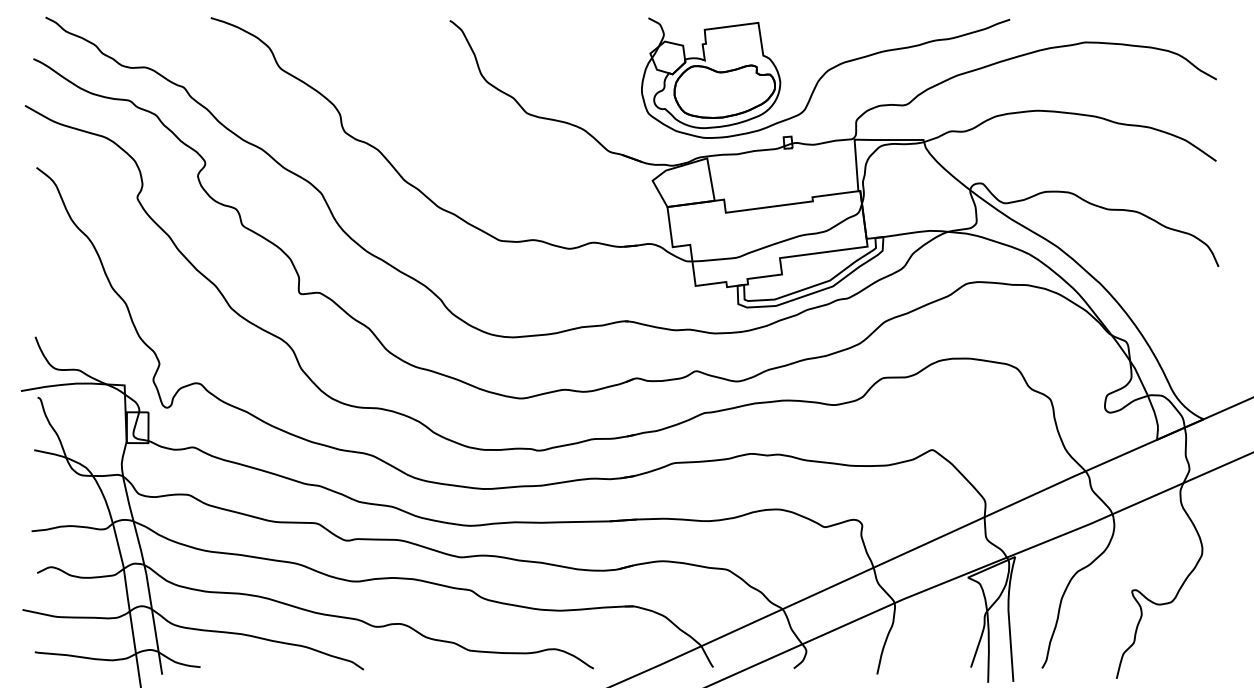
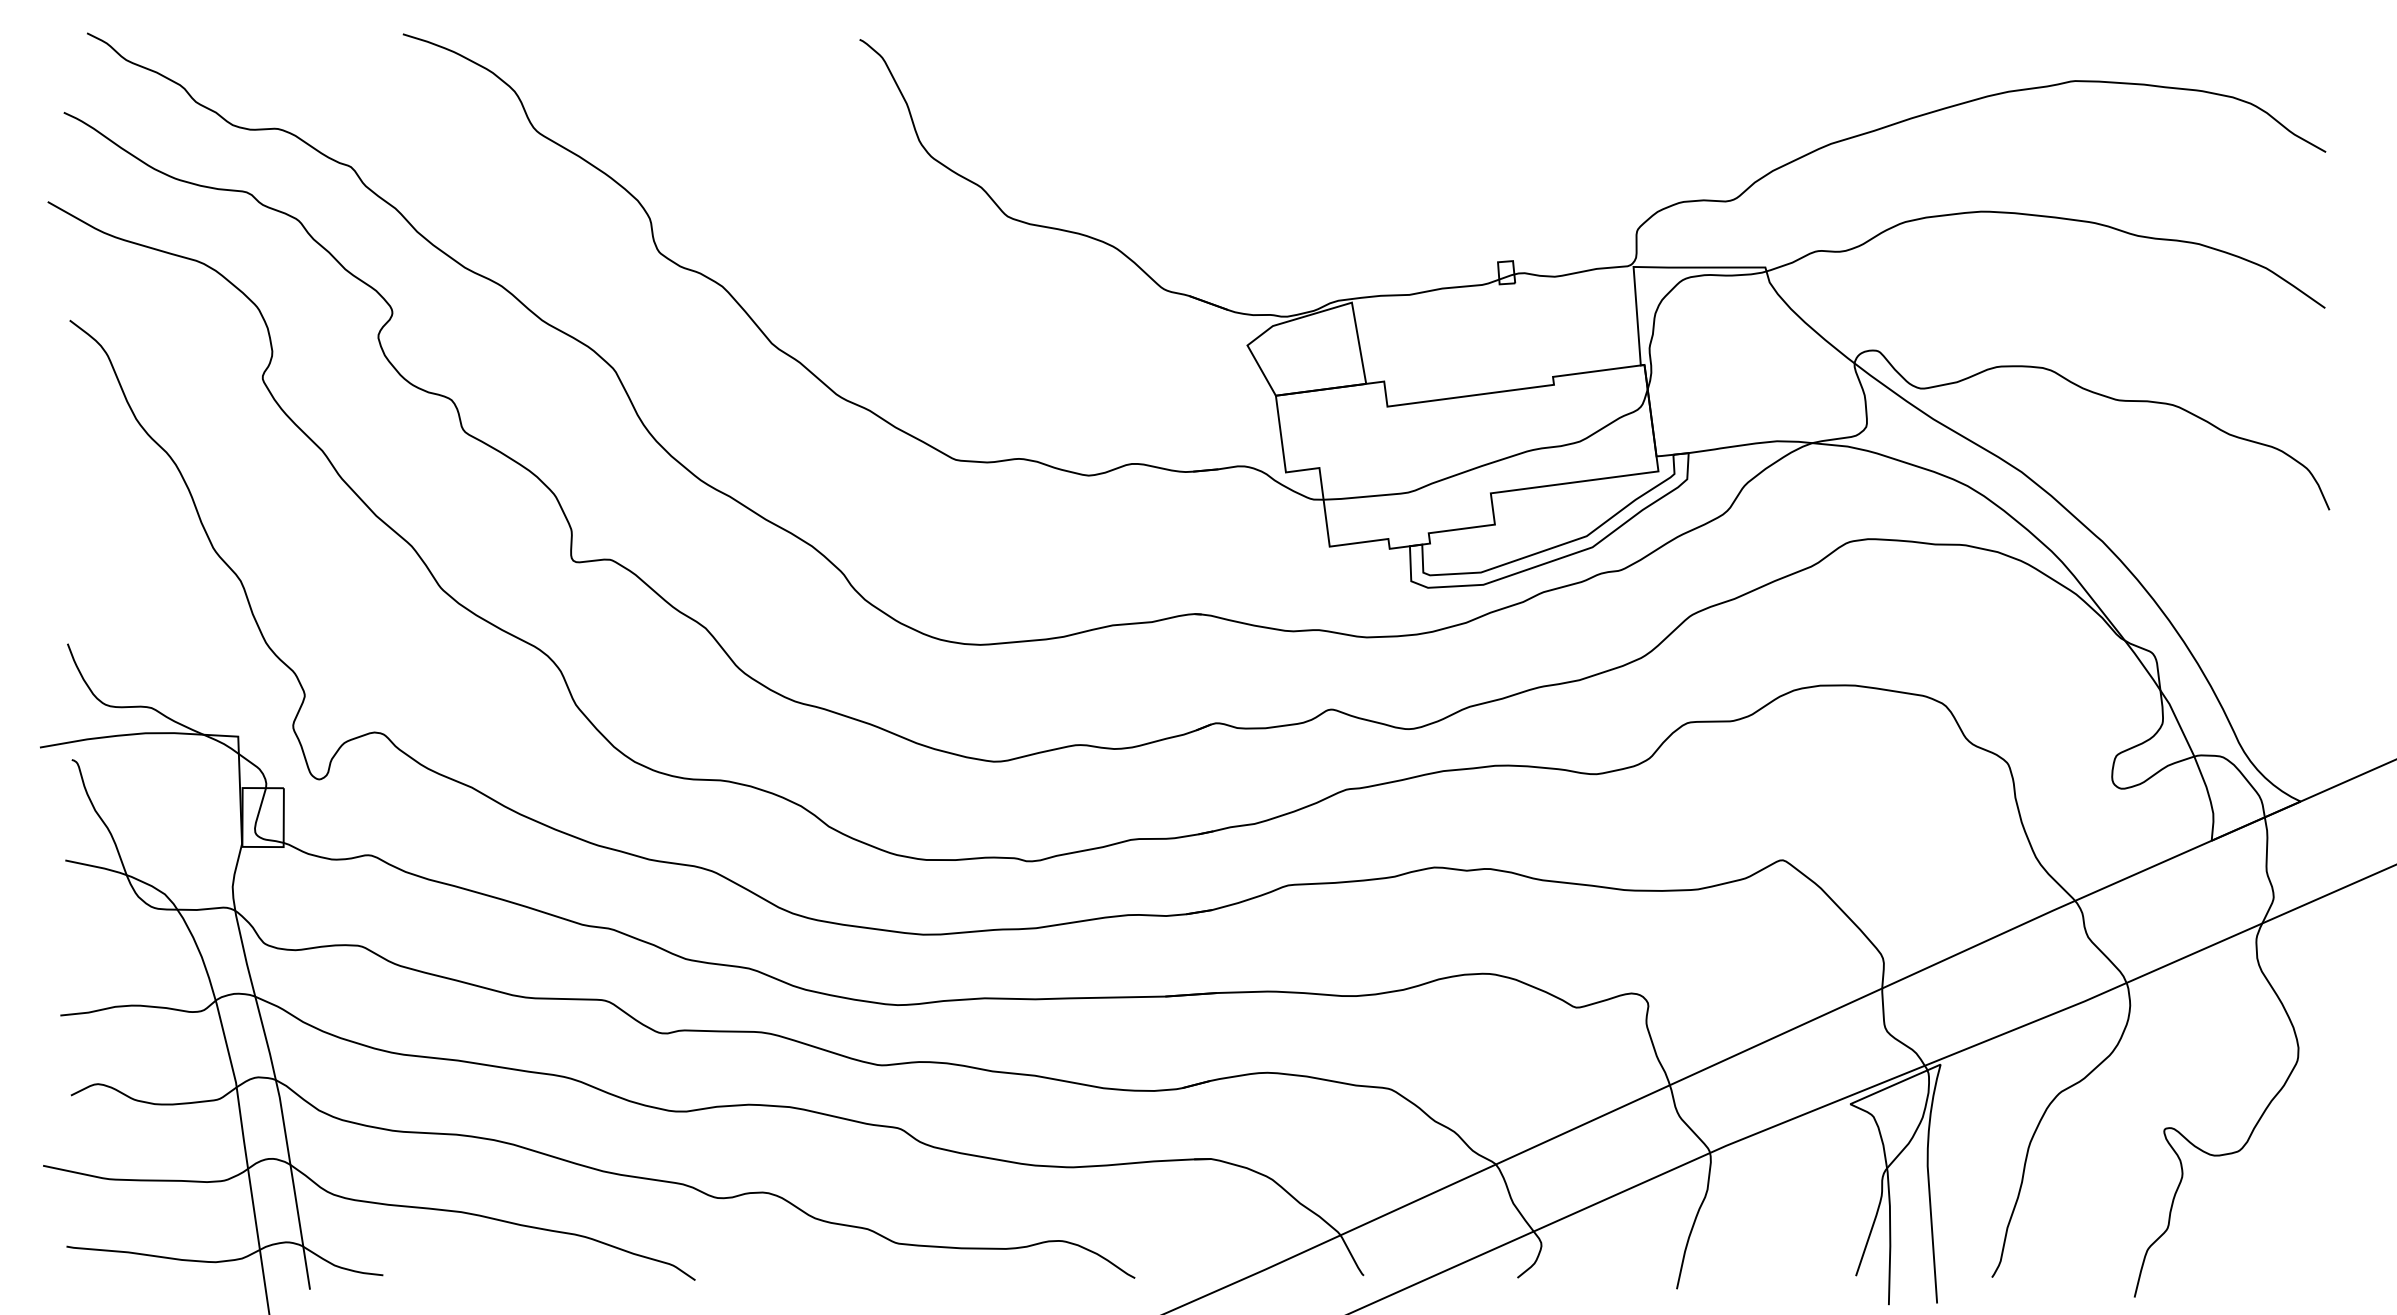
part: (825, 77) -> (1577, 148), removed

